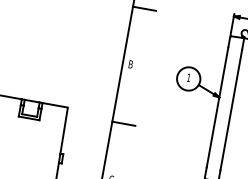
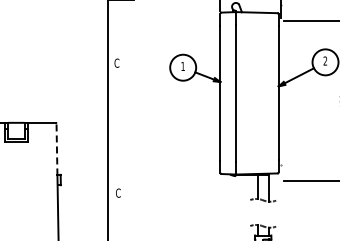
text: (130, 63) -> (116, 62), B -> C
line: (123, 123) -> (120, 129), removed
line: (63, 131) -> (56, 149), solid -> dashed

